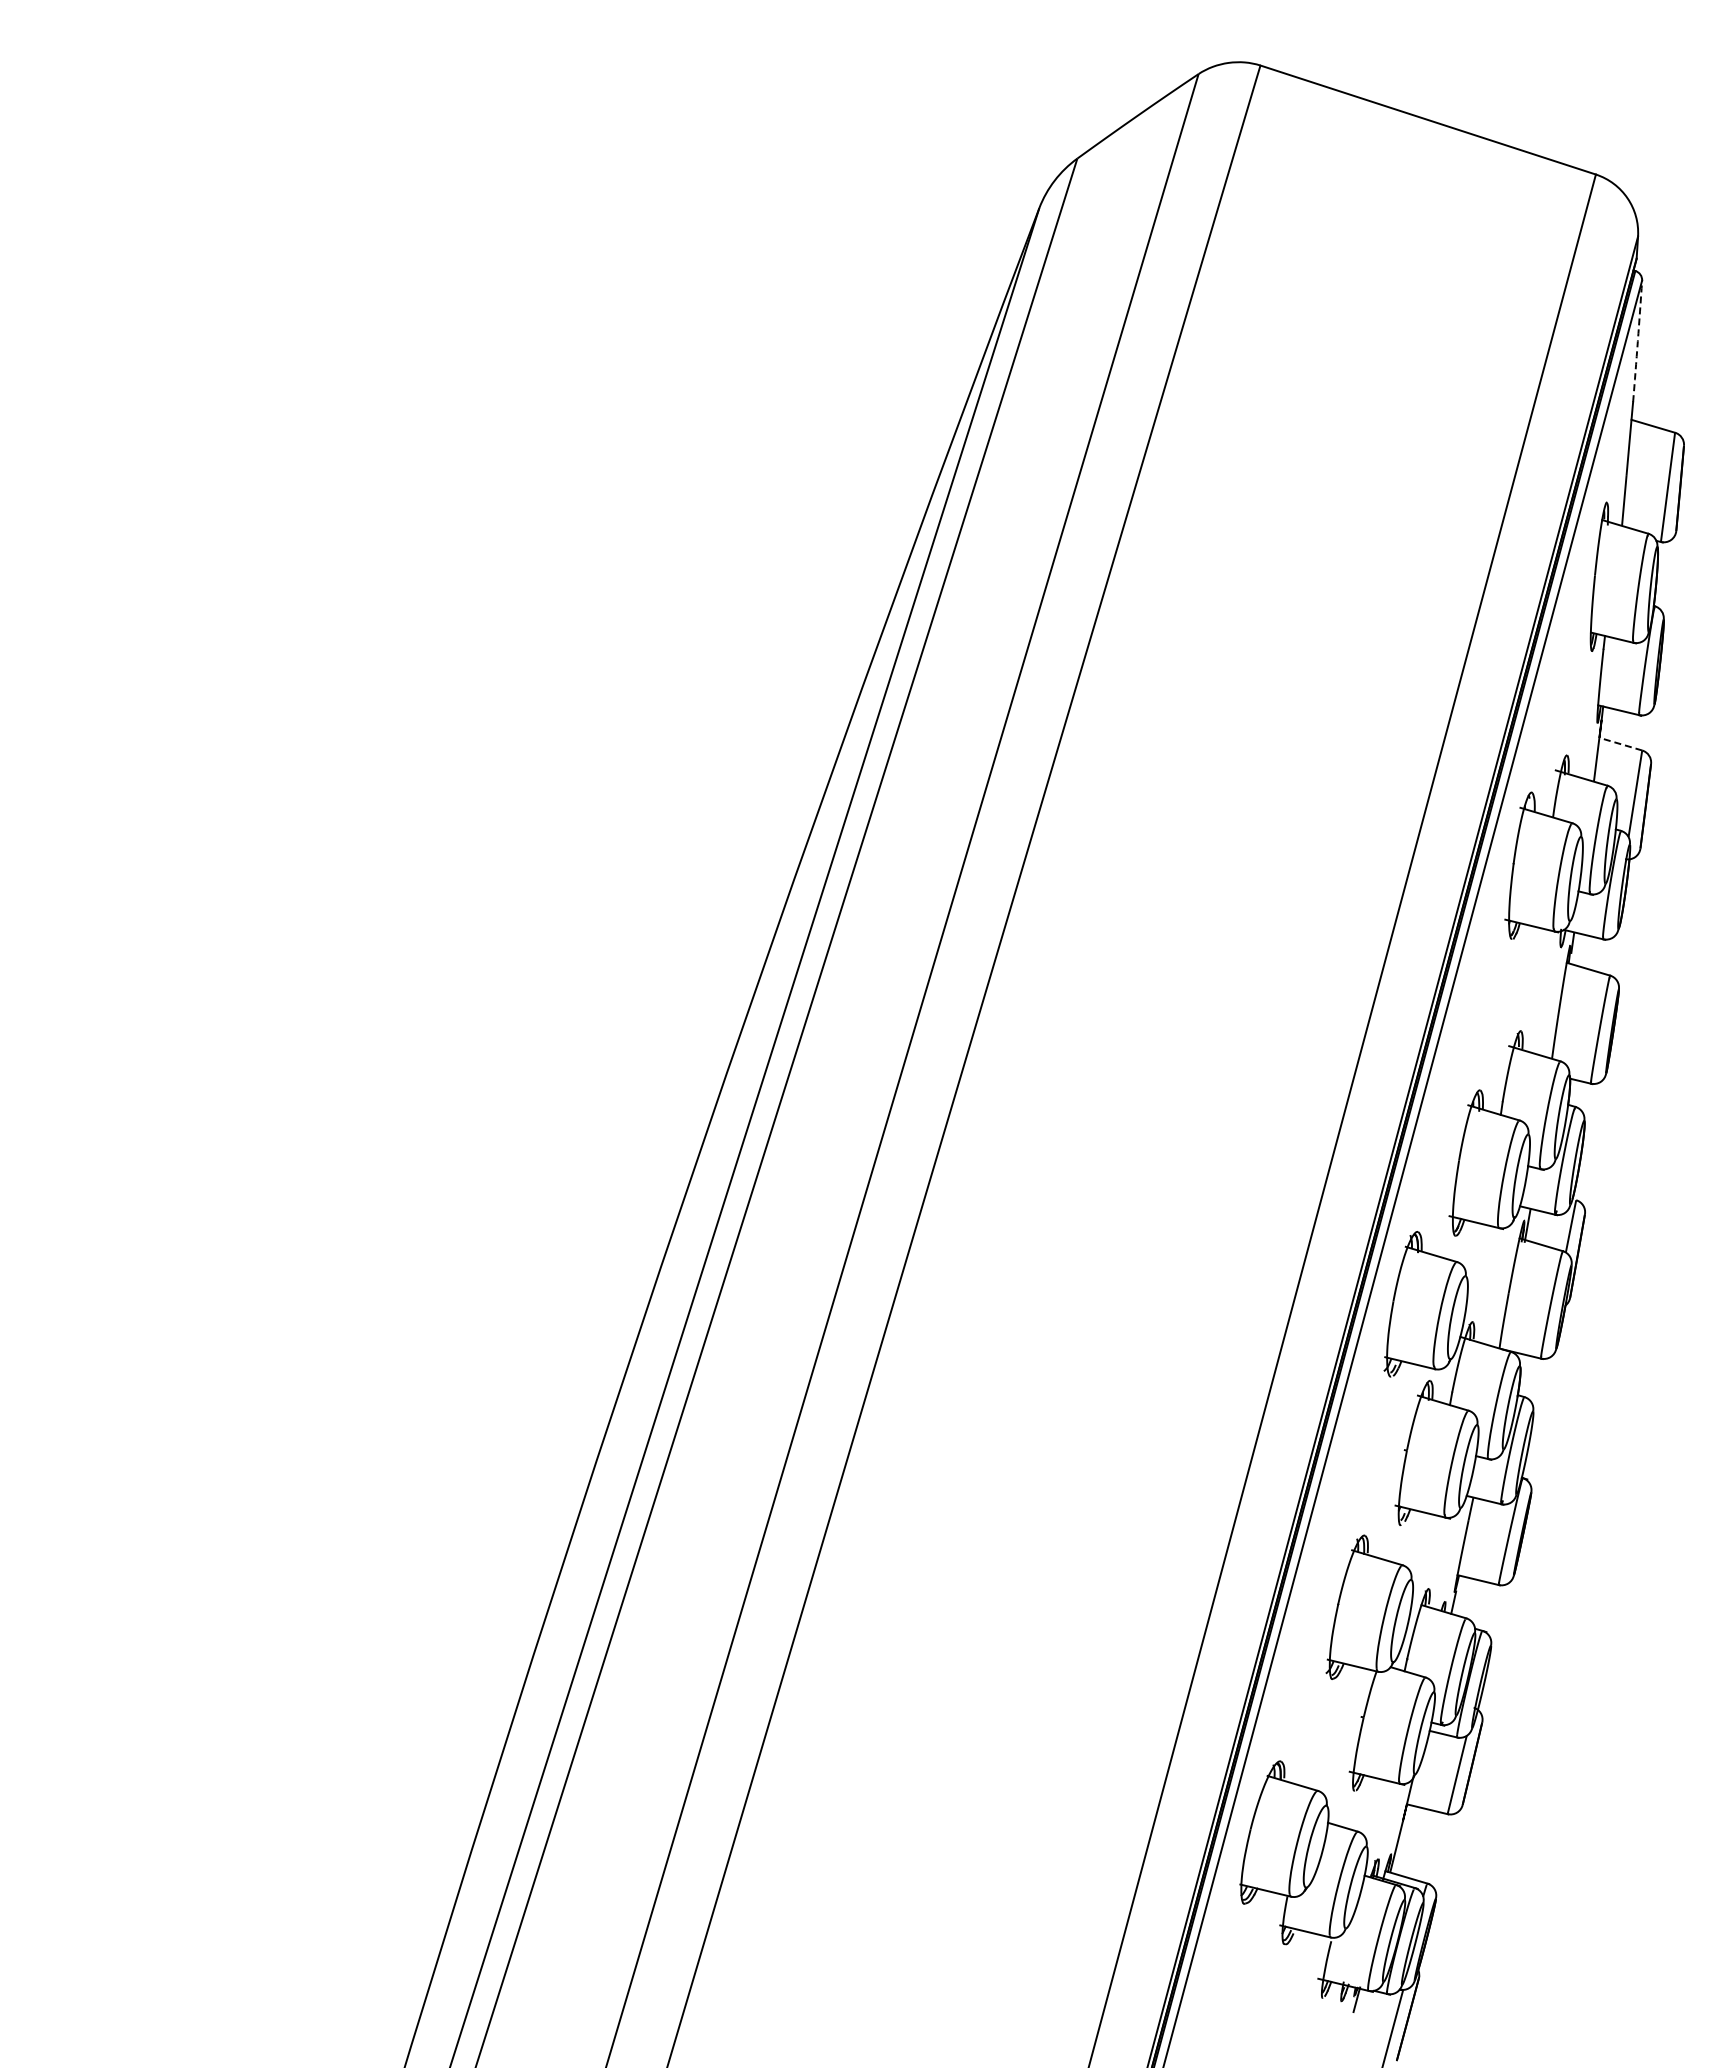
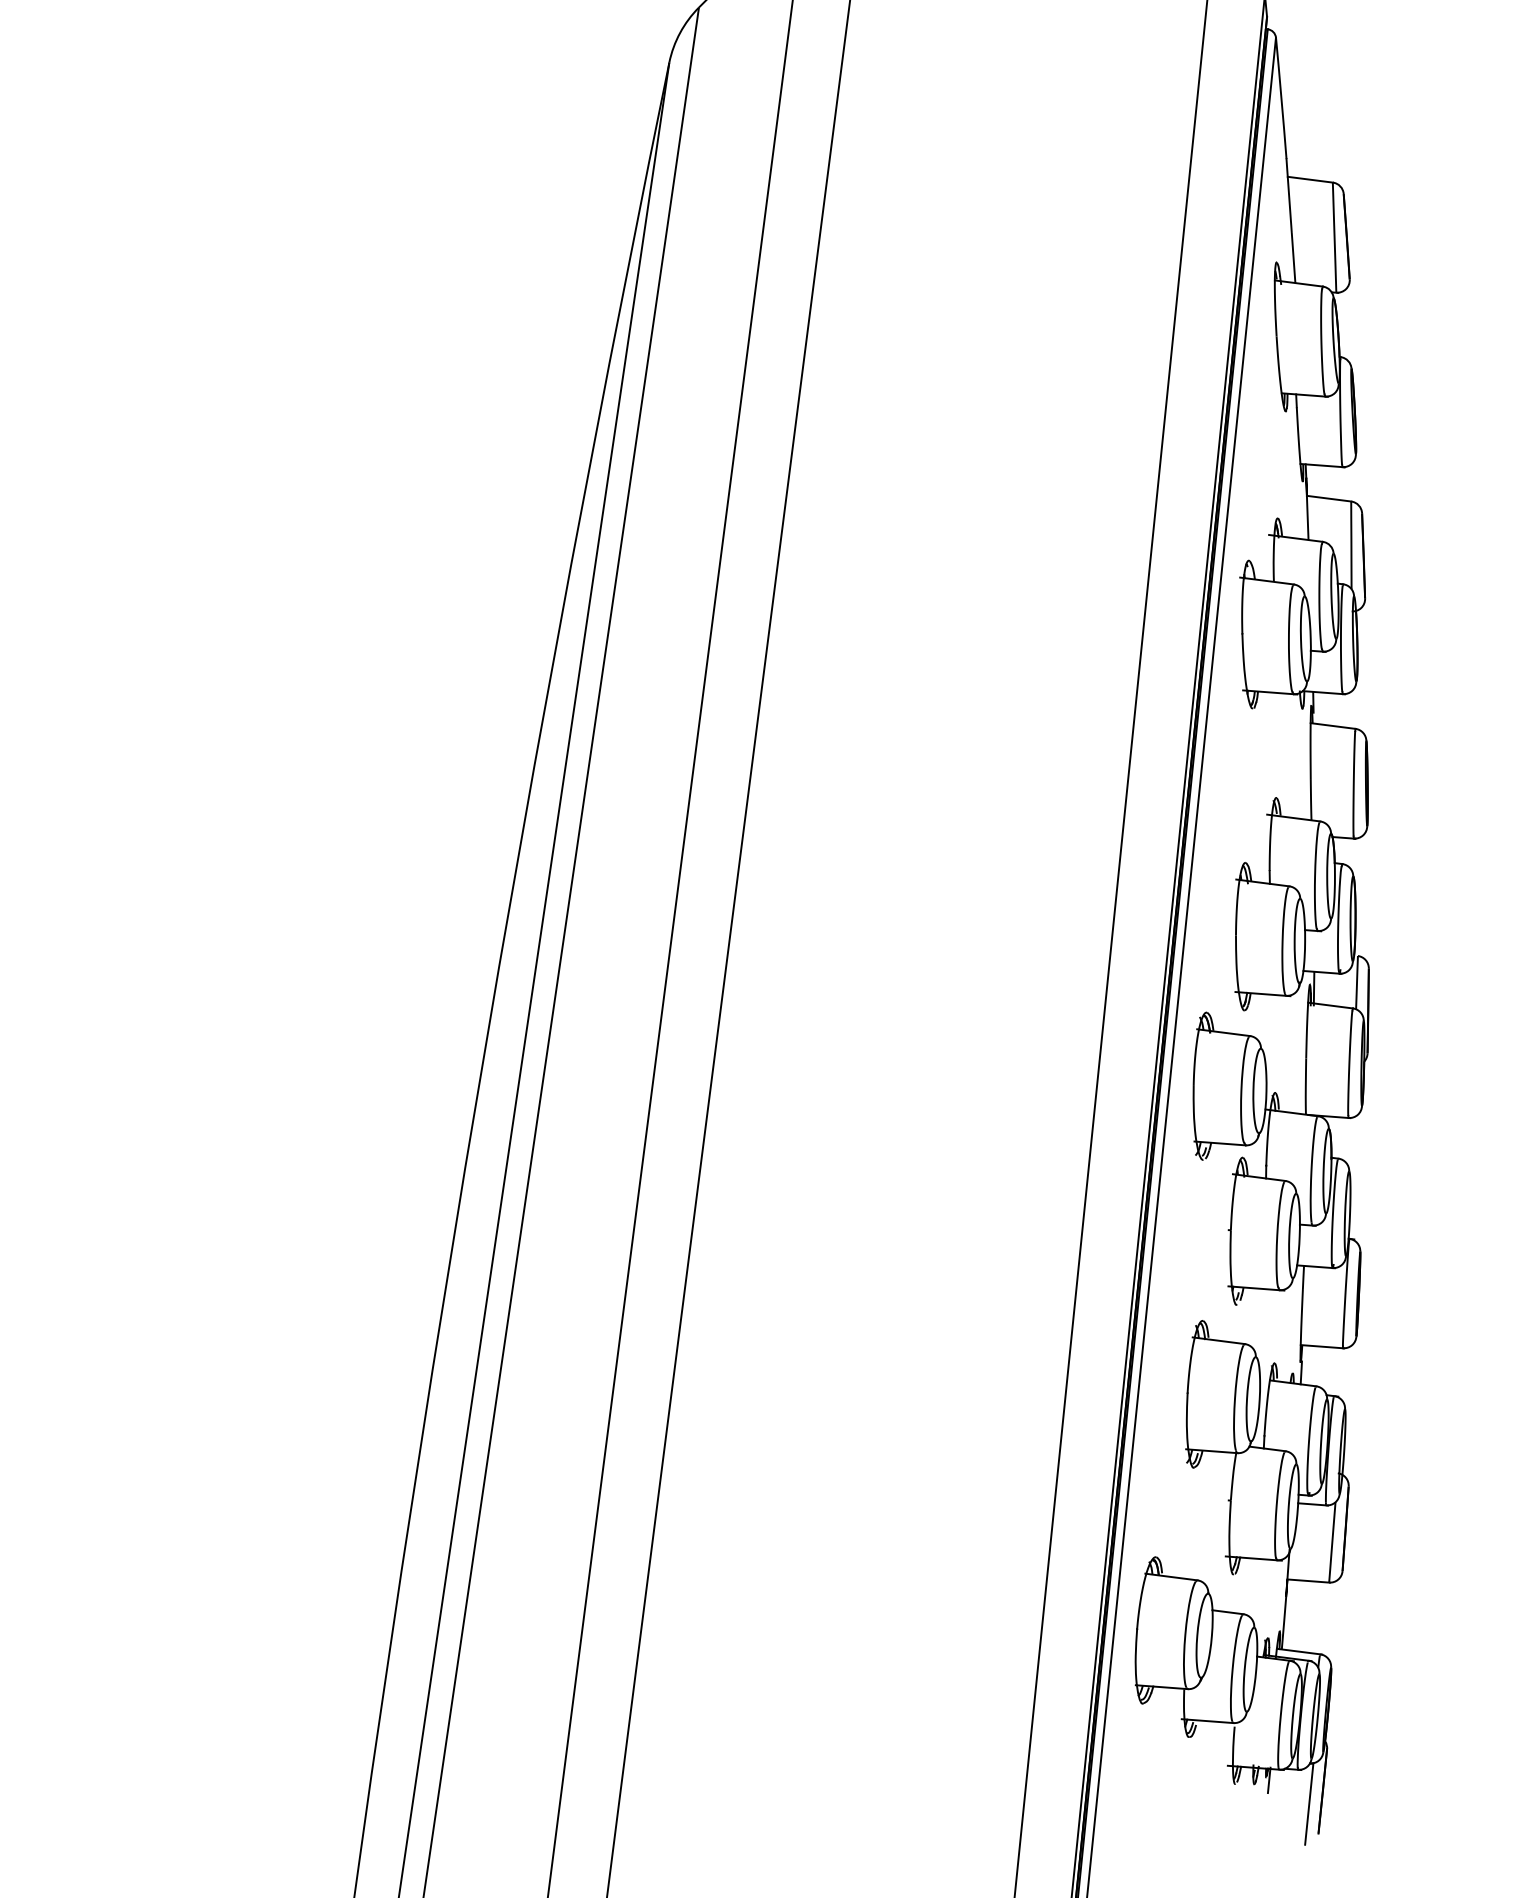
arc: (1637, 341) -> (1281, 98), dashed -> solid
line: (1620, 744) -> (1328, 499), dashed -> solid

